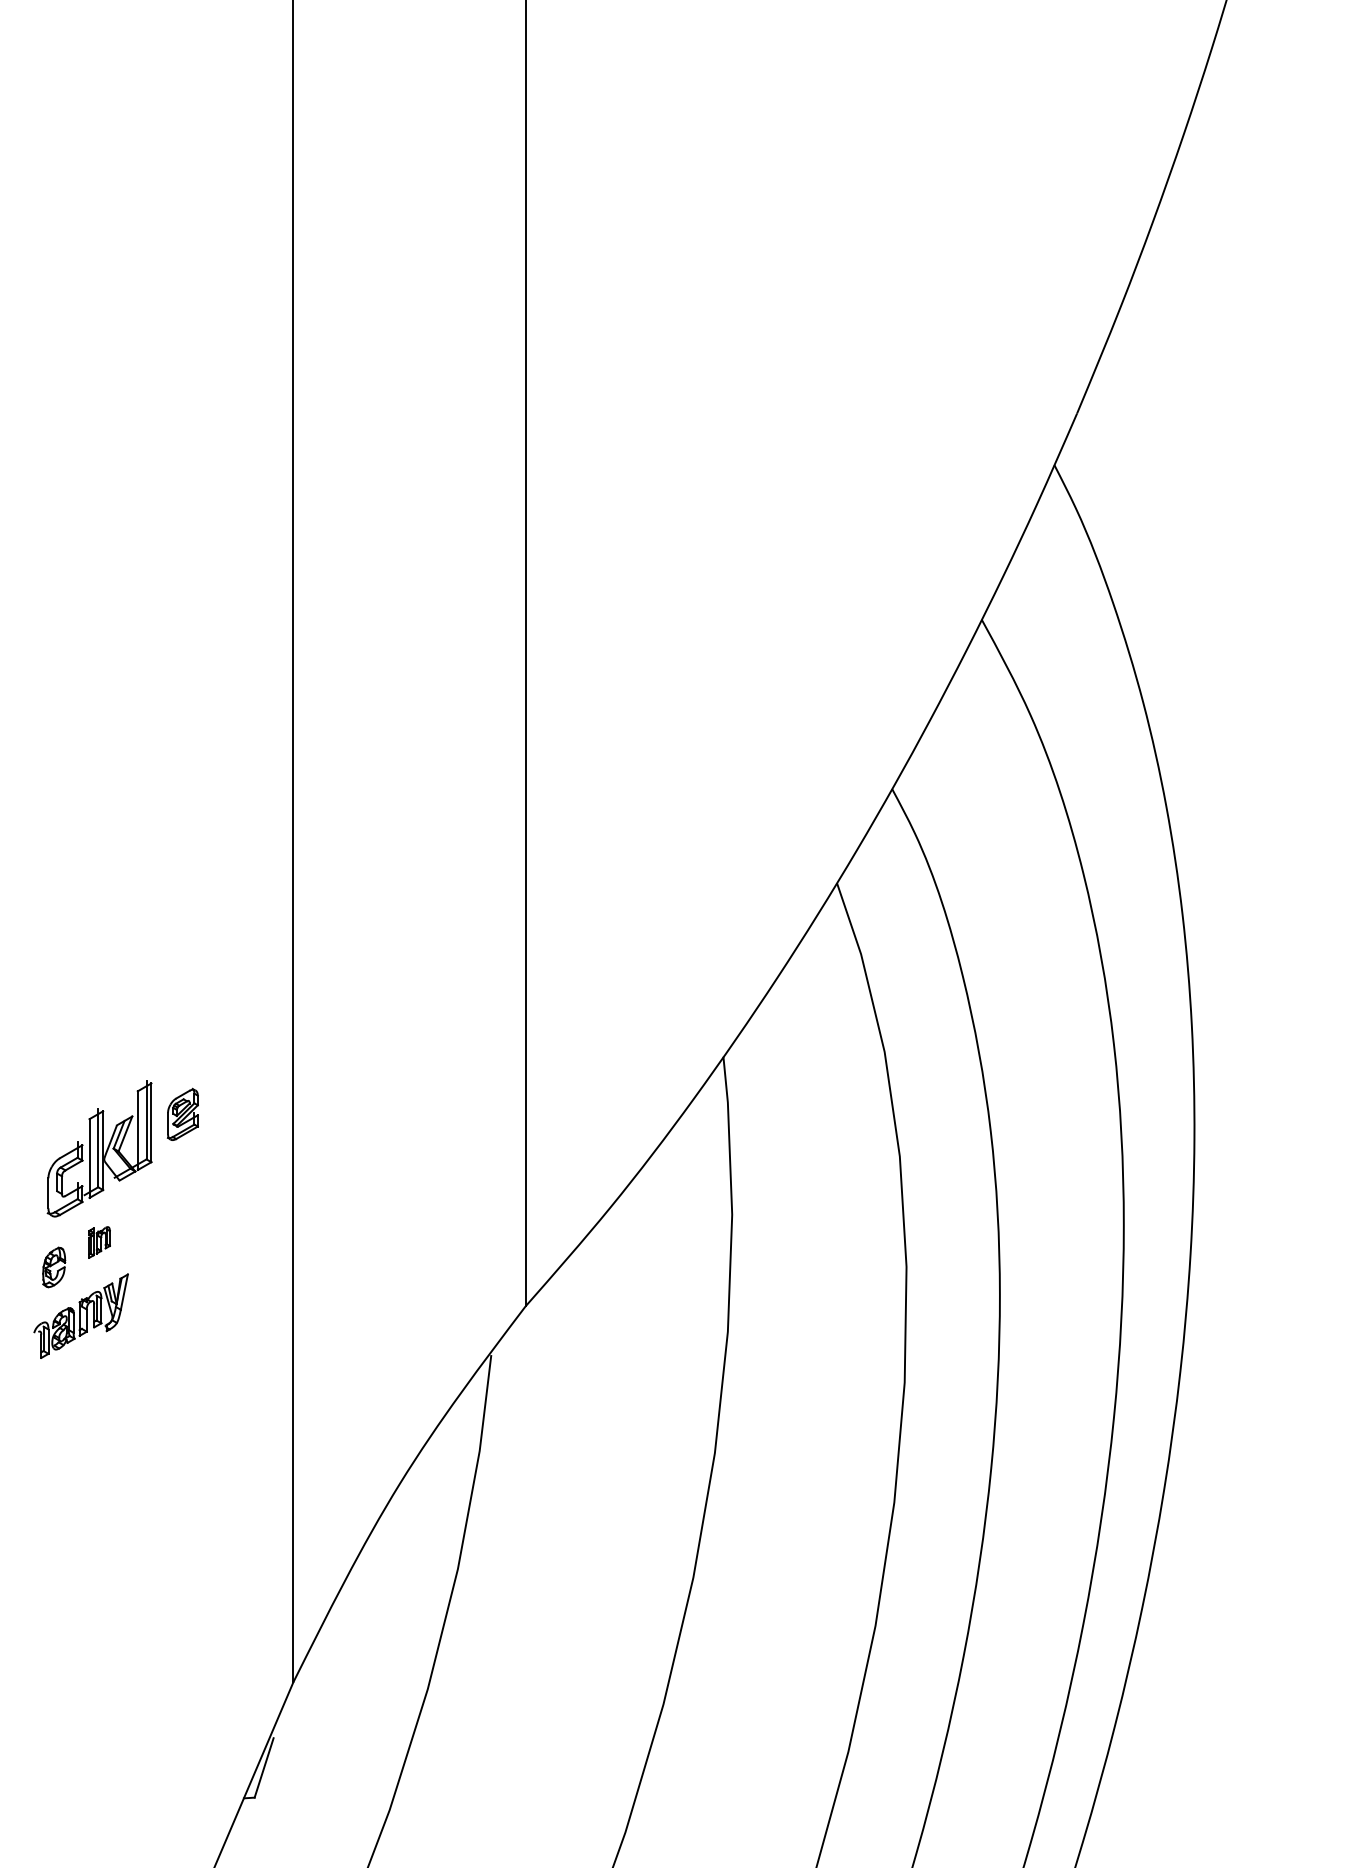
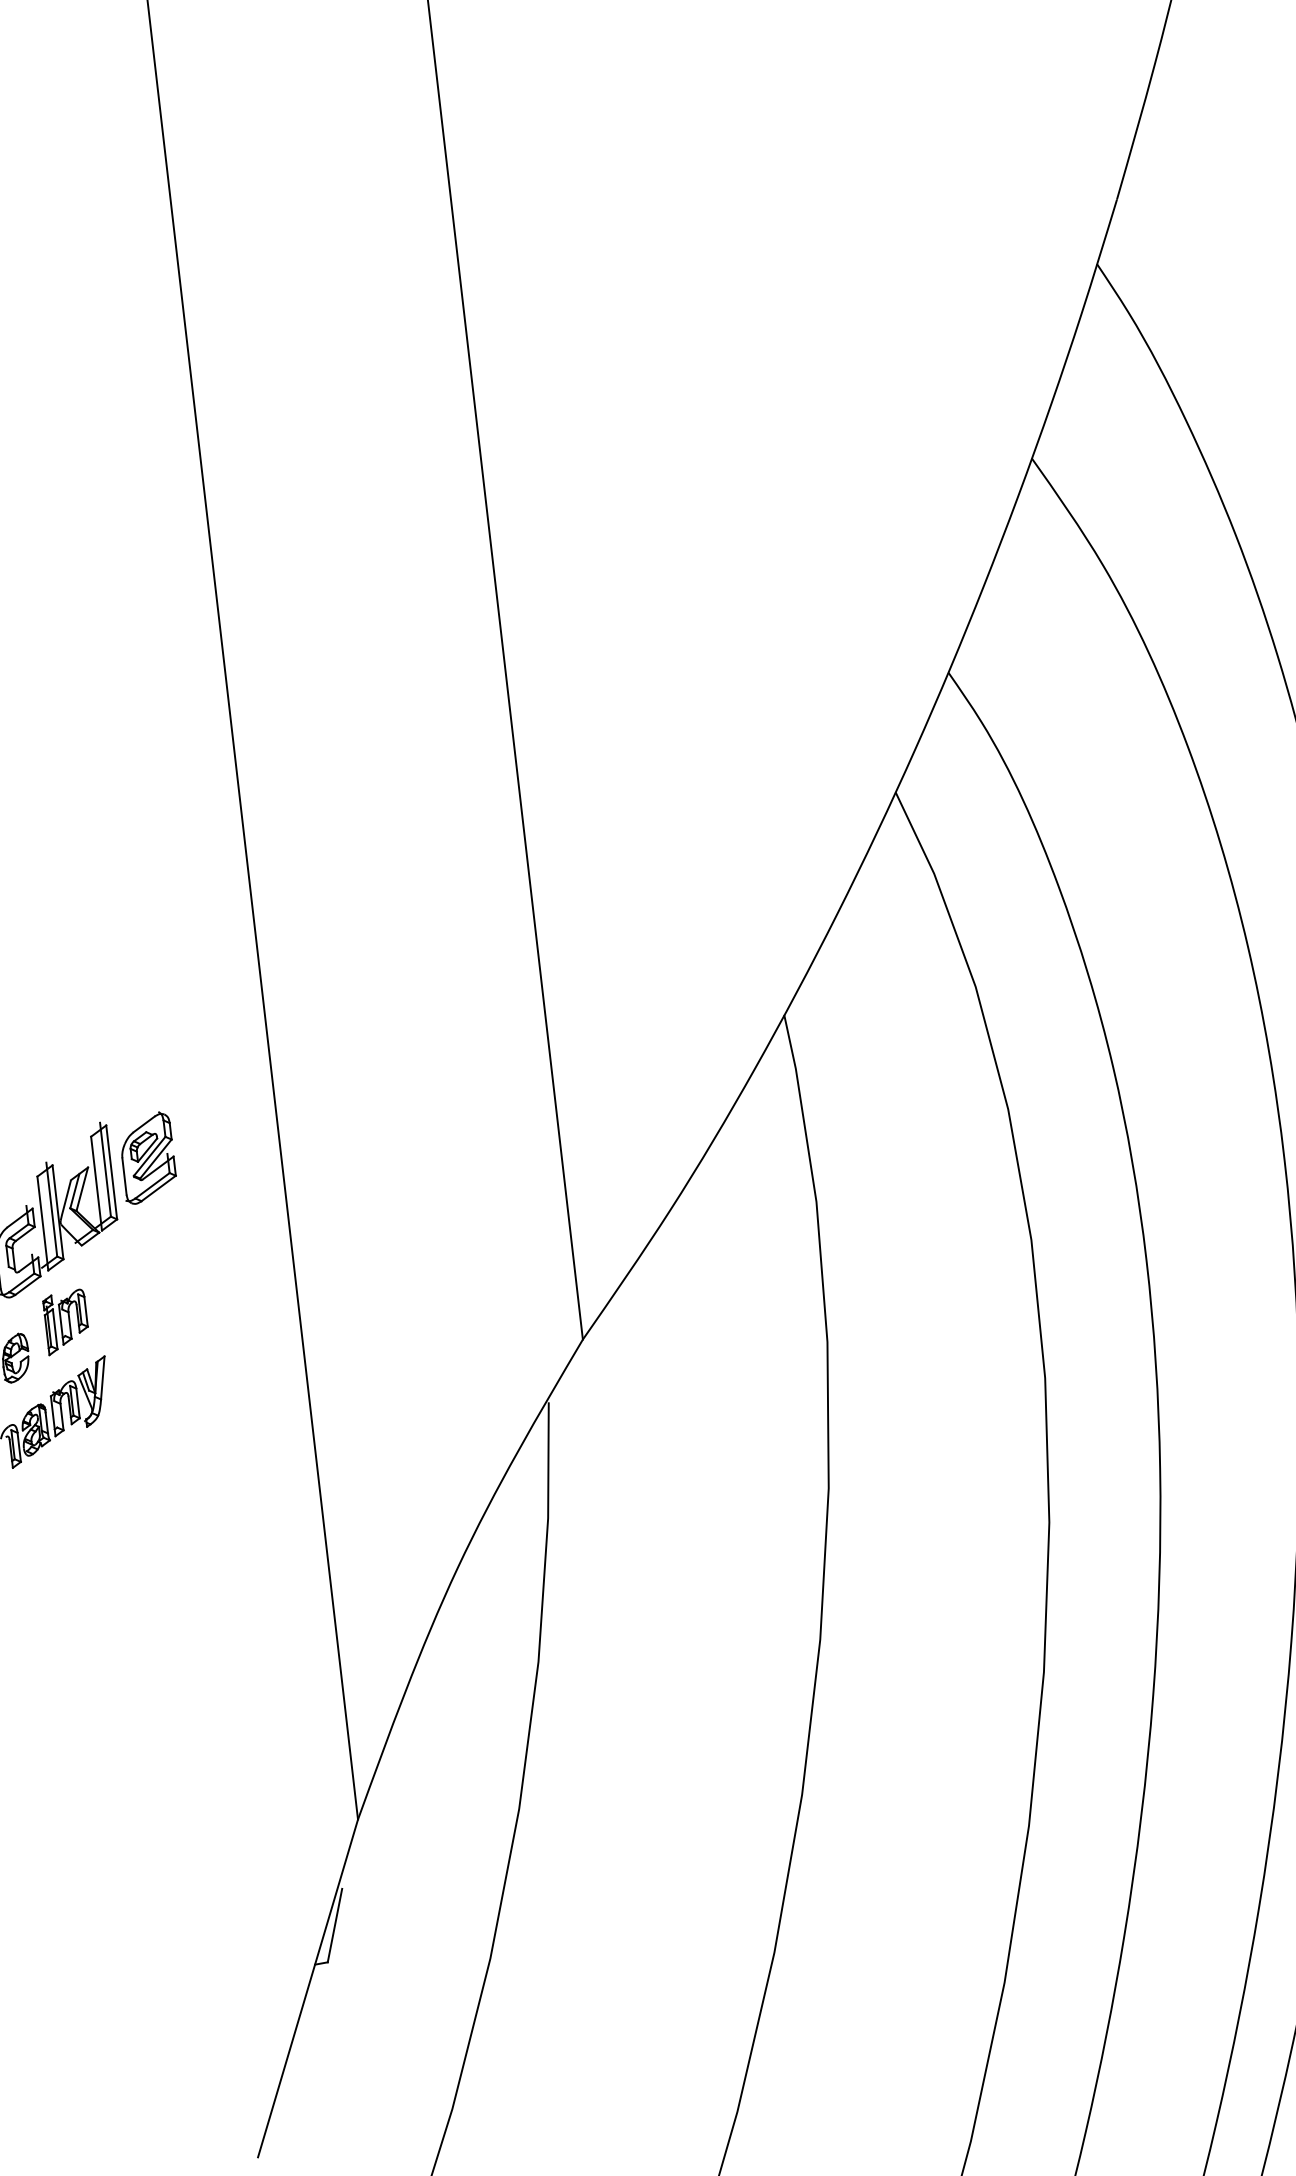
part: (182, 1114) -> (147, 1158), size x1.43
part: (99, 1242) -> (66, 1322), size x1.67

